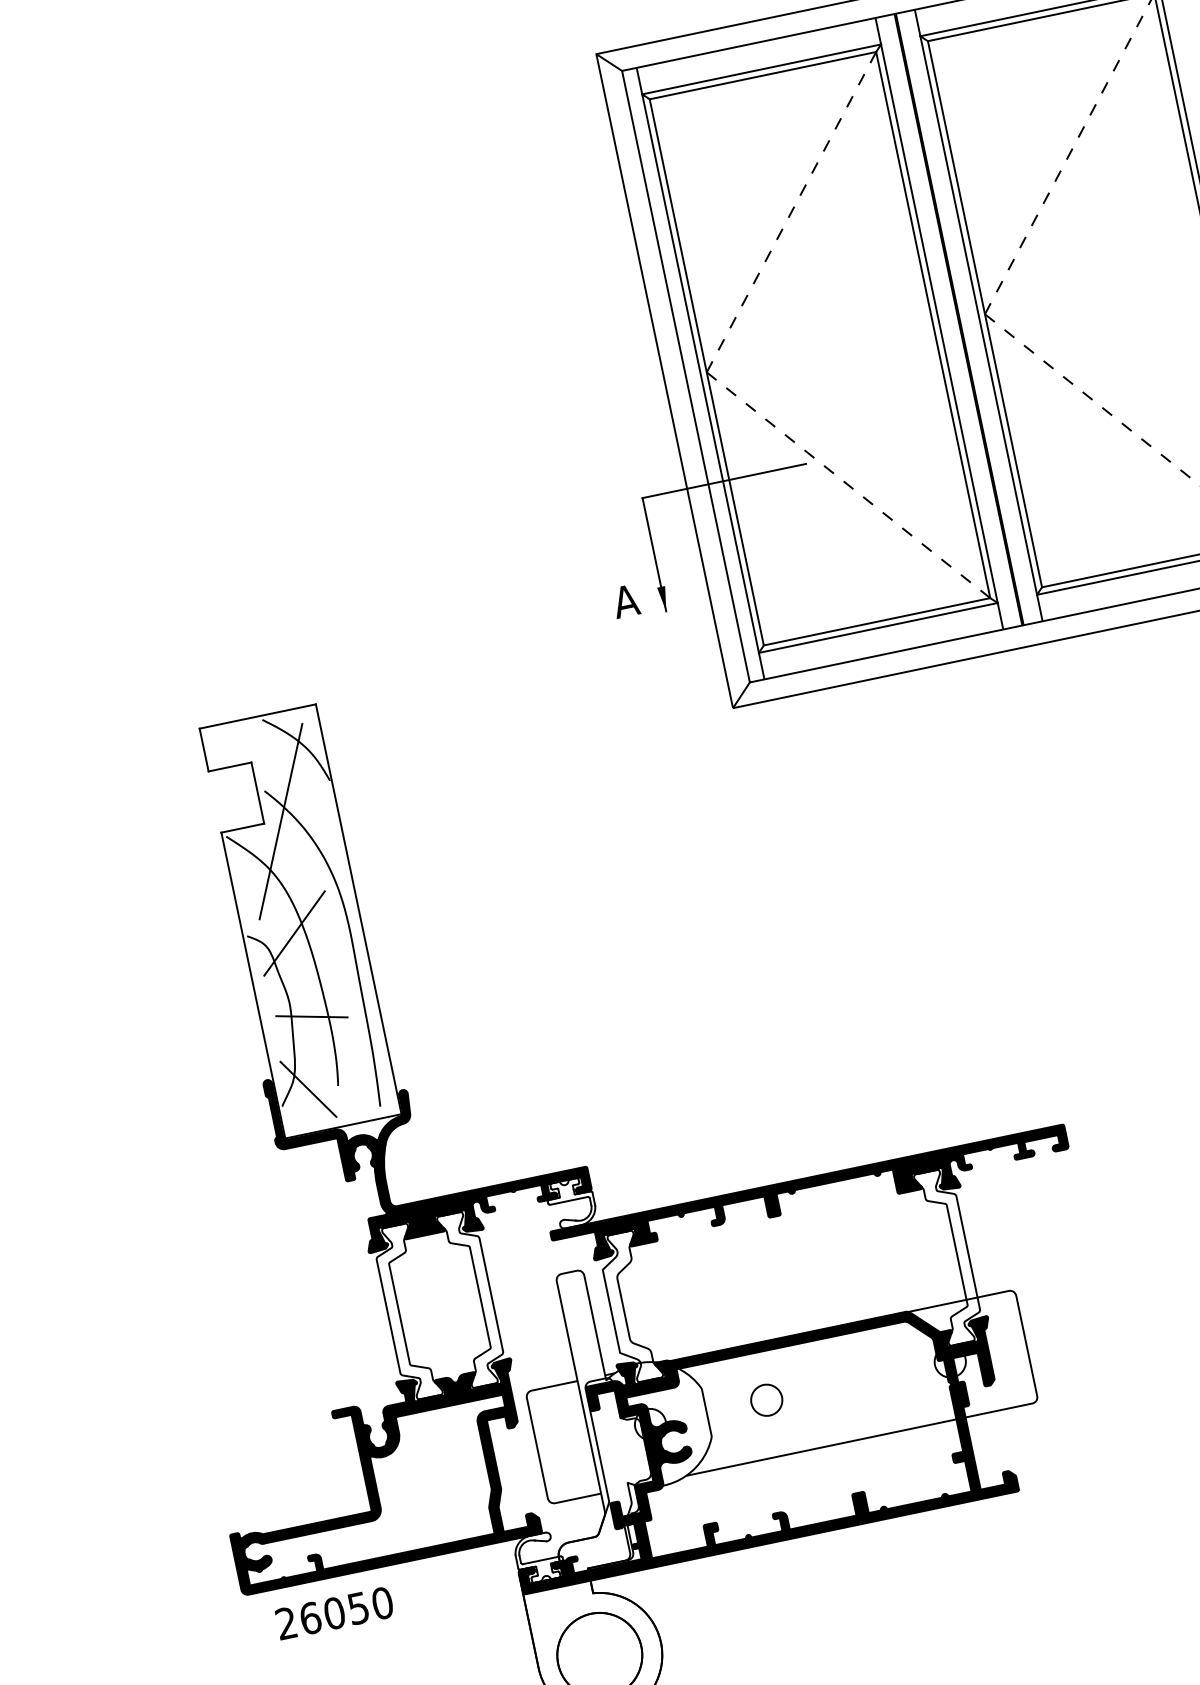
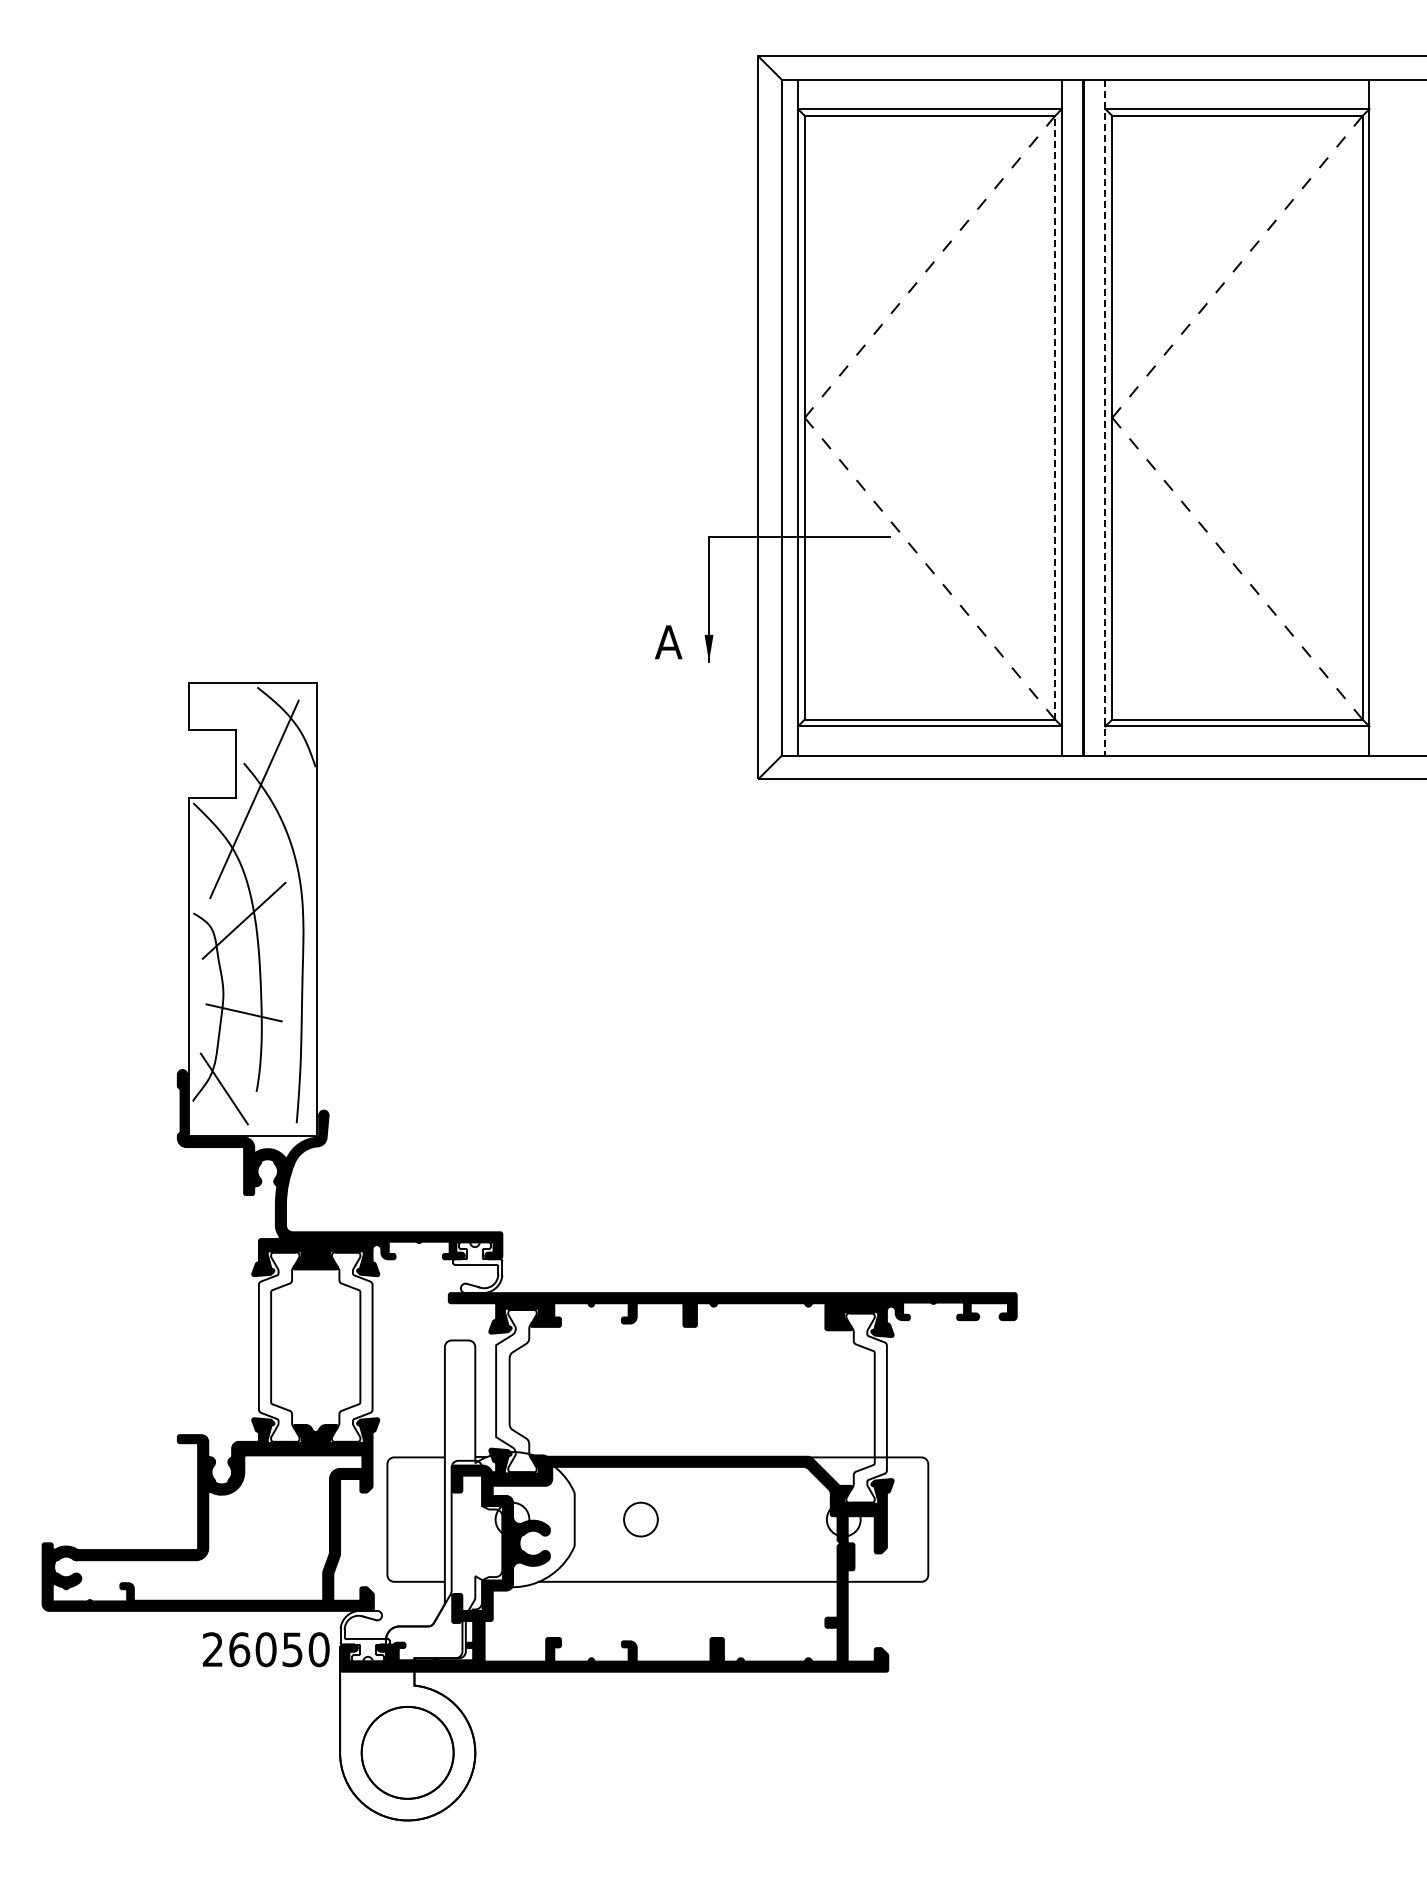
line: (978, 315) -> (1105, 417), solid -> dashed
line: (933, 324) -> (1055, 417), solid -> dashed
text: (334, 1613) -> (266, 1649), moved

